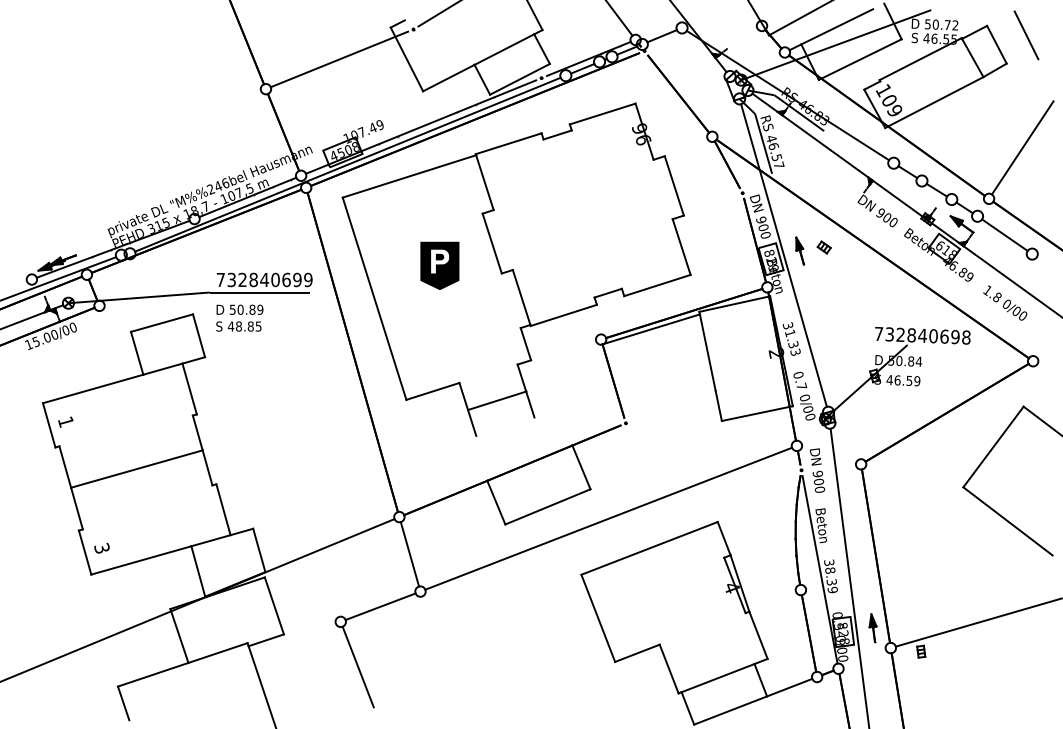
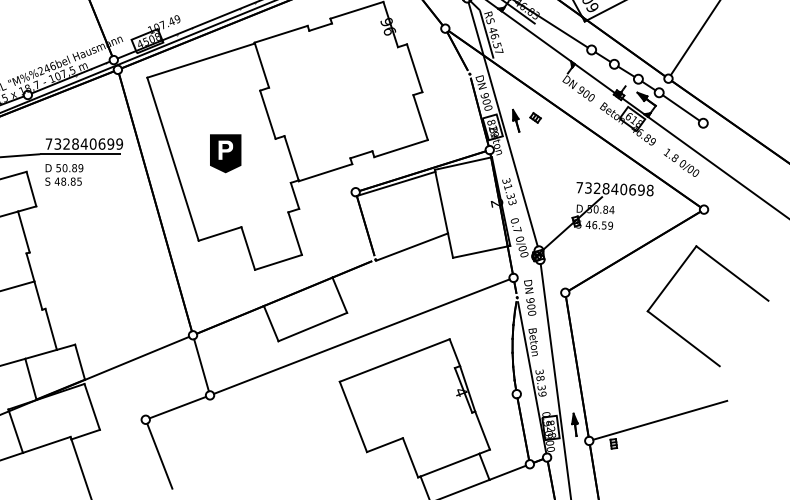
part: (439, 265) -> (225, 153), moved
line: (497, 400) -> (278, 262), moved
line: (670, 407) -> (411, 246), added

